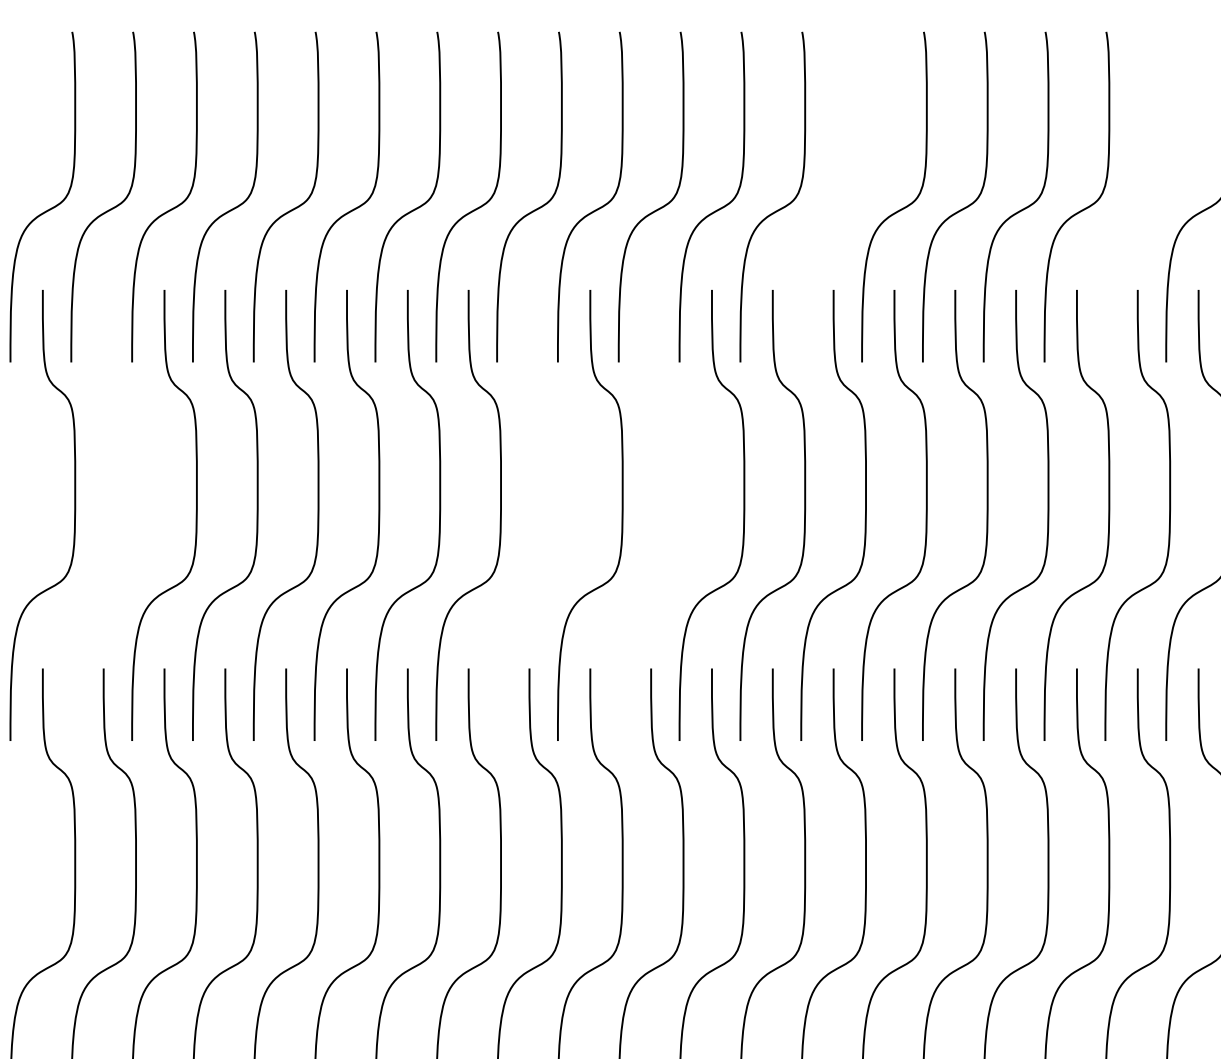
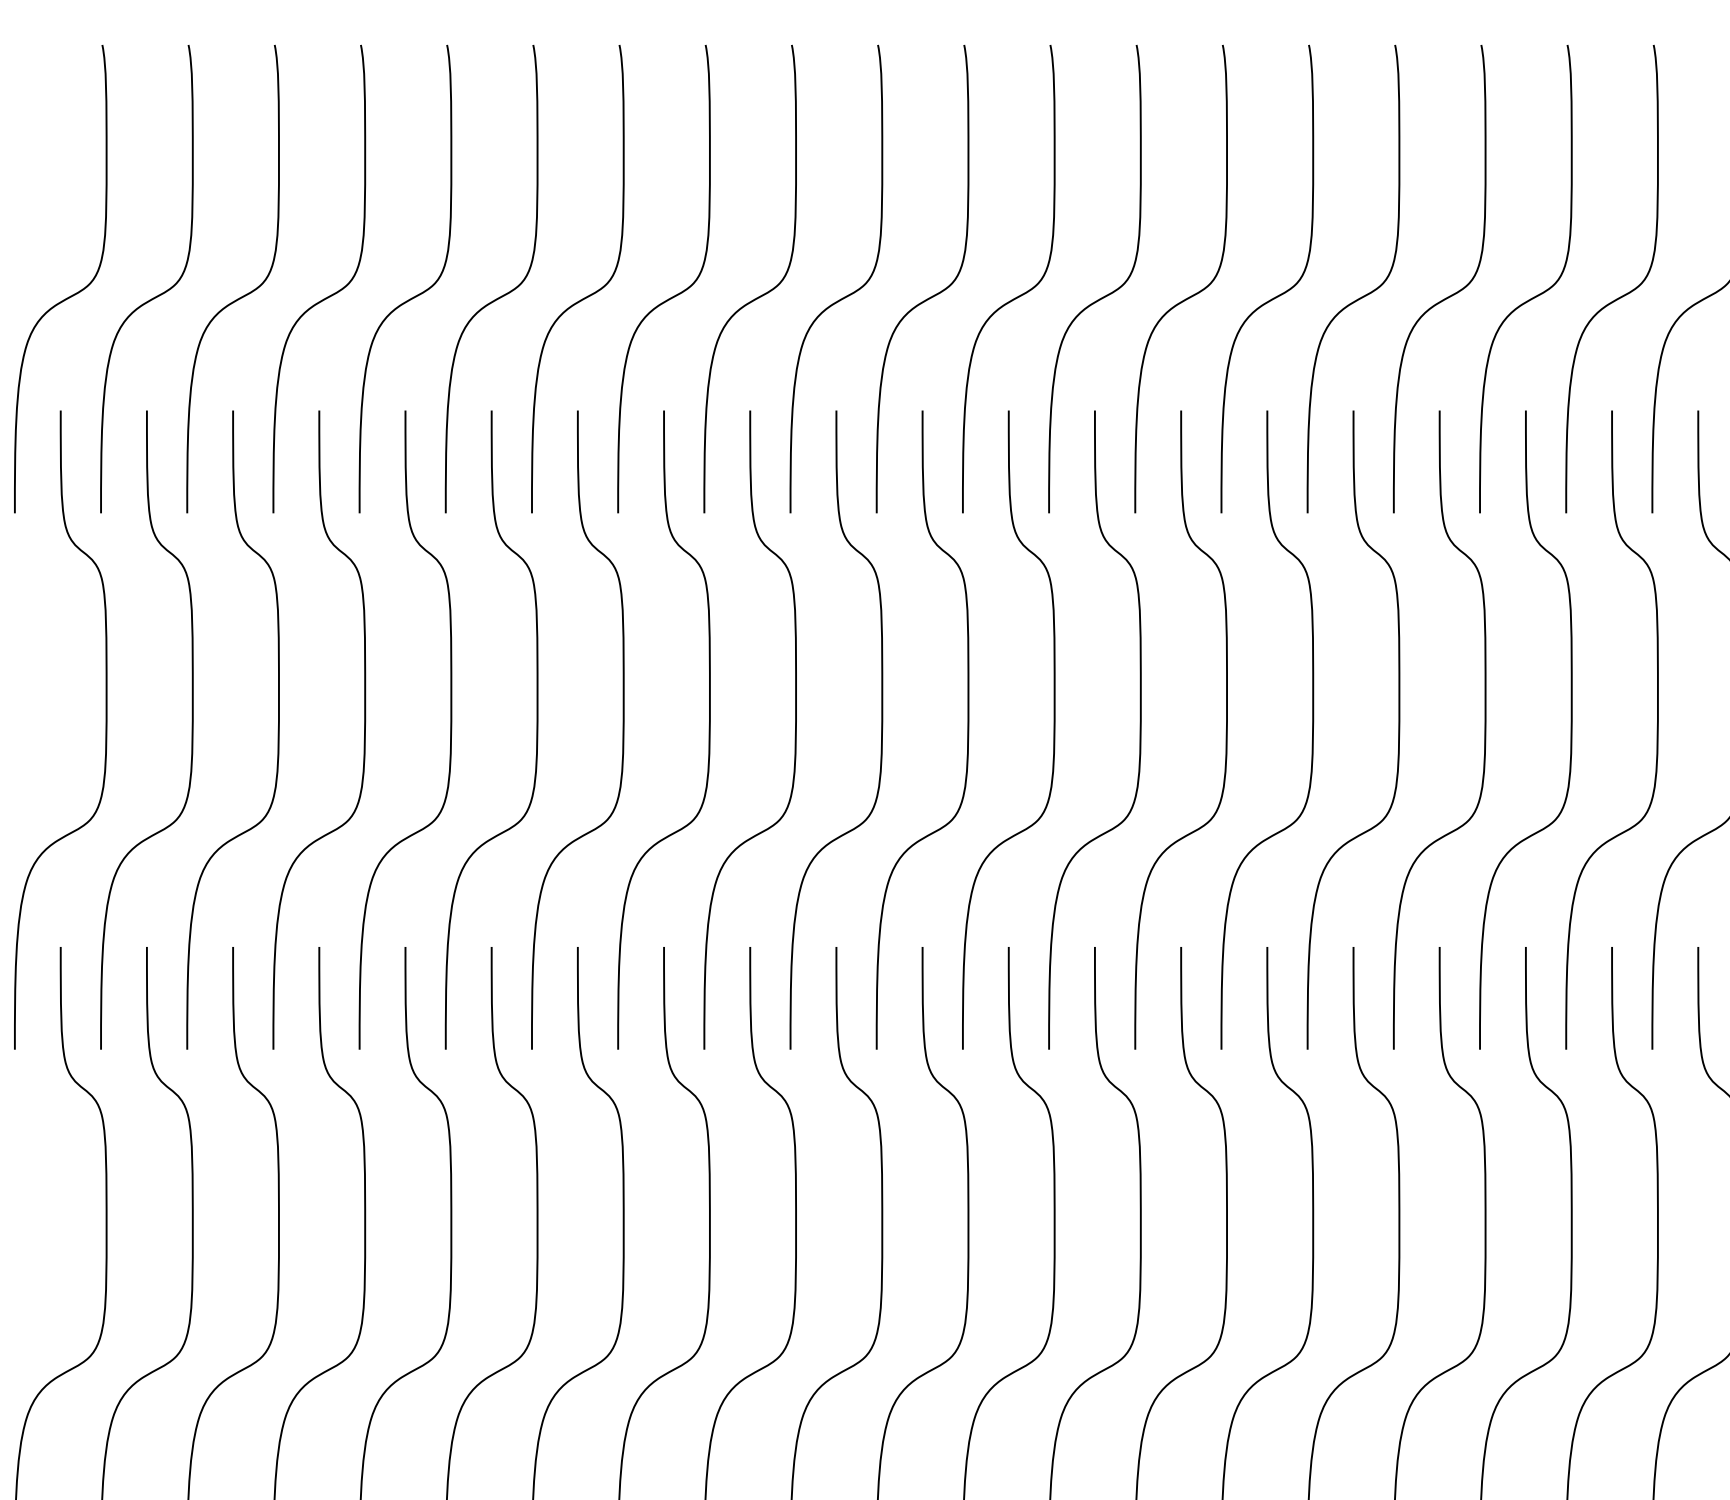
curve: (1145, 208) -> (1623, 294), added
curve: (839, 209) -> (1189, 296), added
curve: (135, 515) -> (191, 729), added
curve: (682, 515) -> (967, 729), added
curve: (560, 519) -> (794, 736), added

